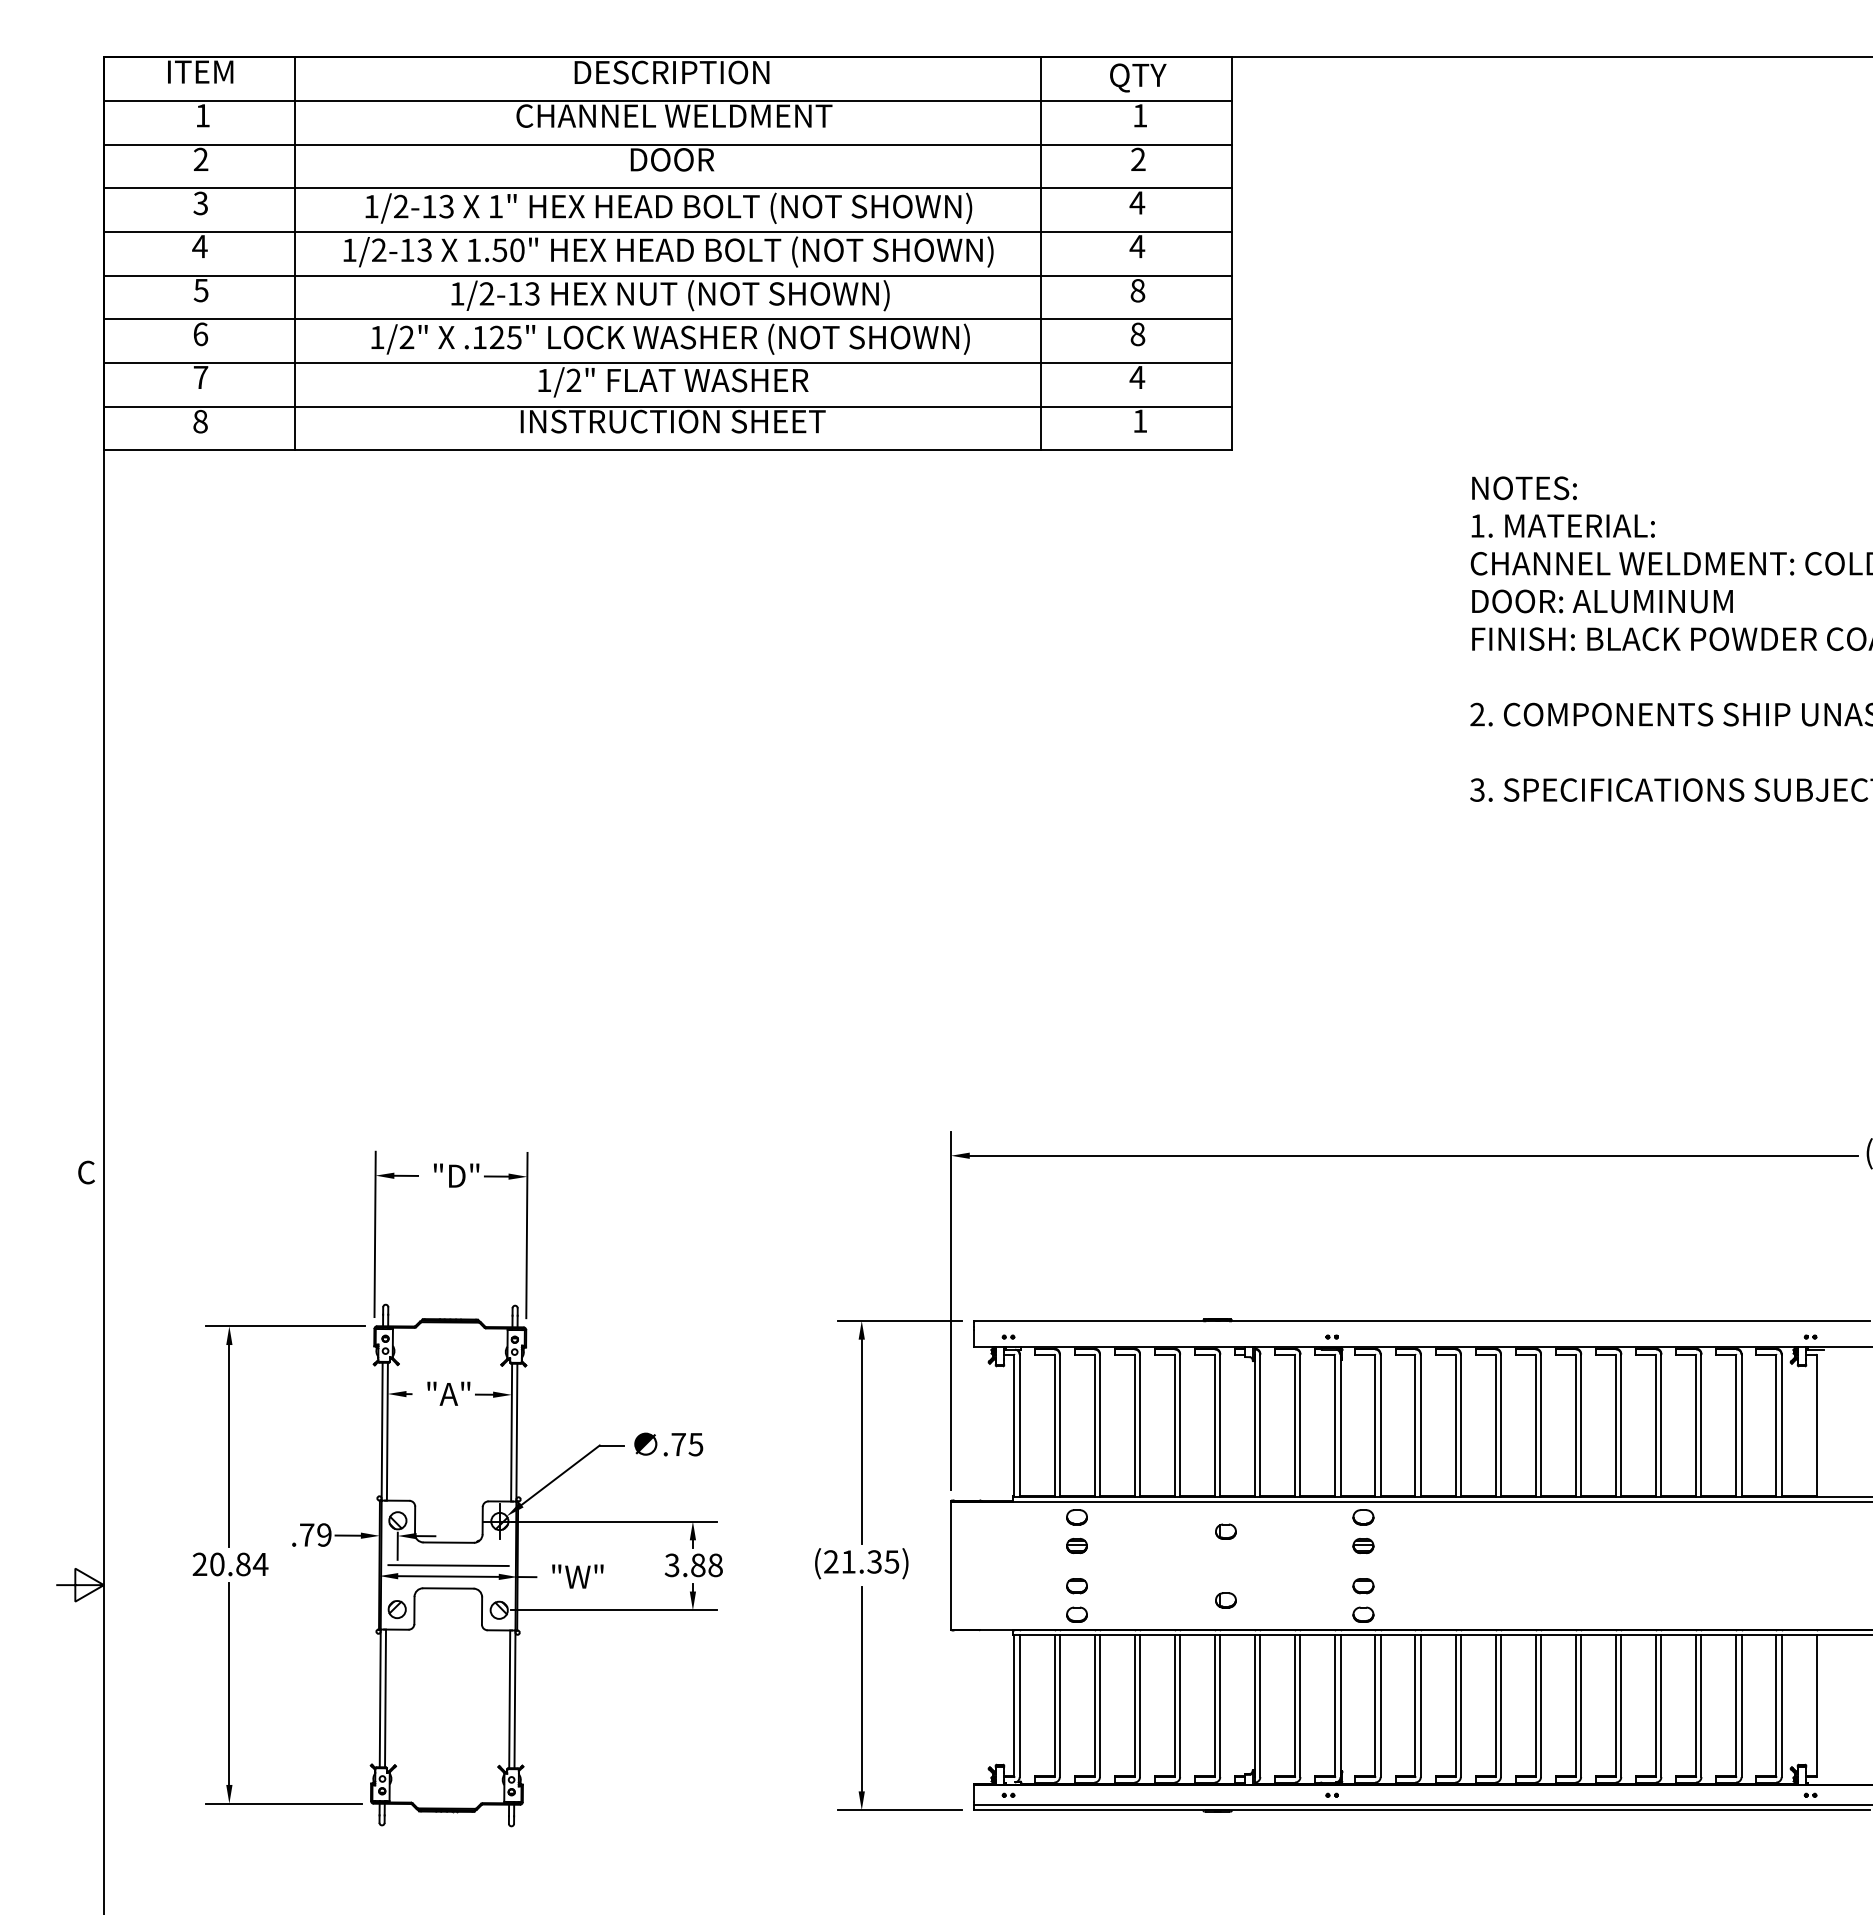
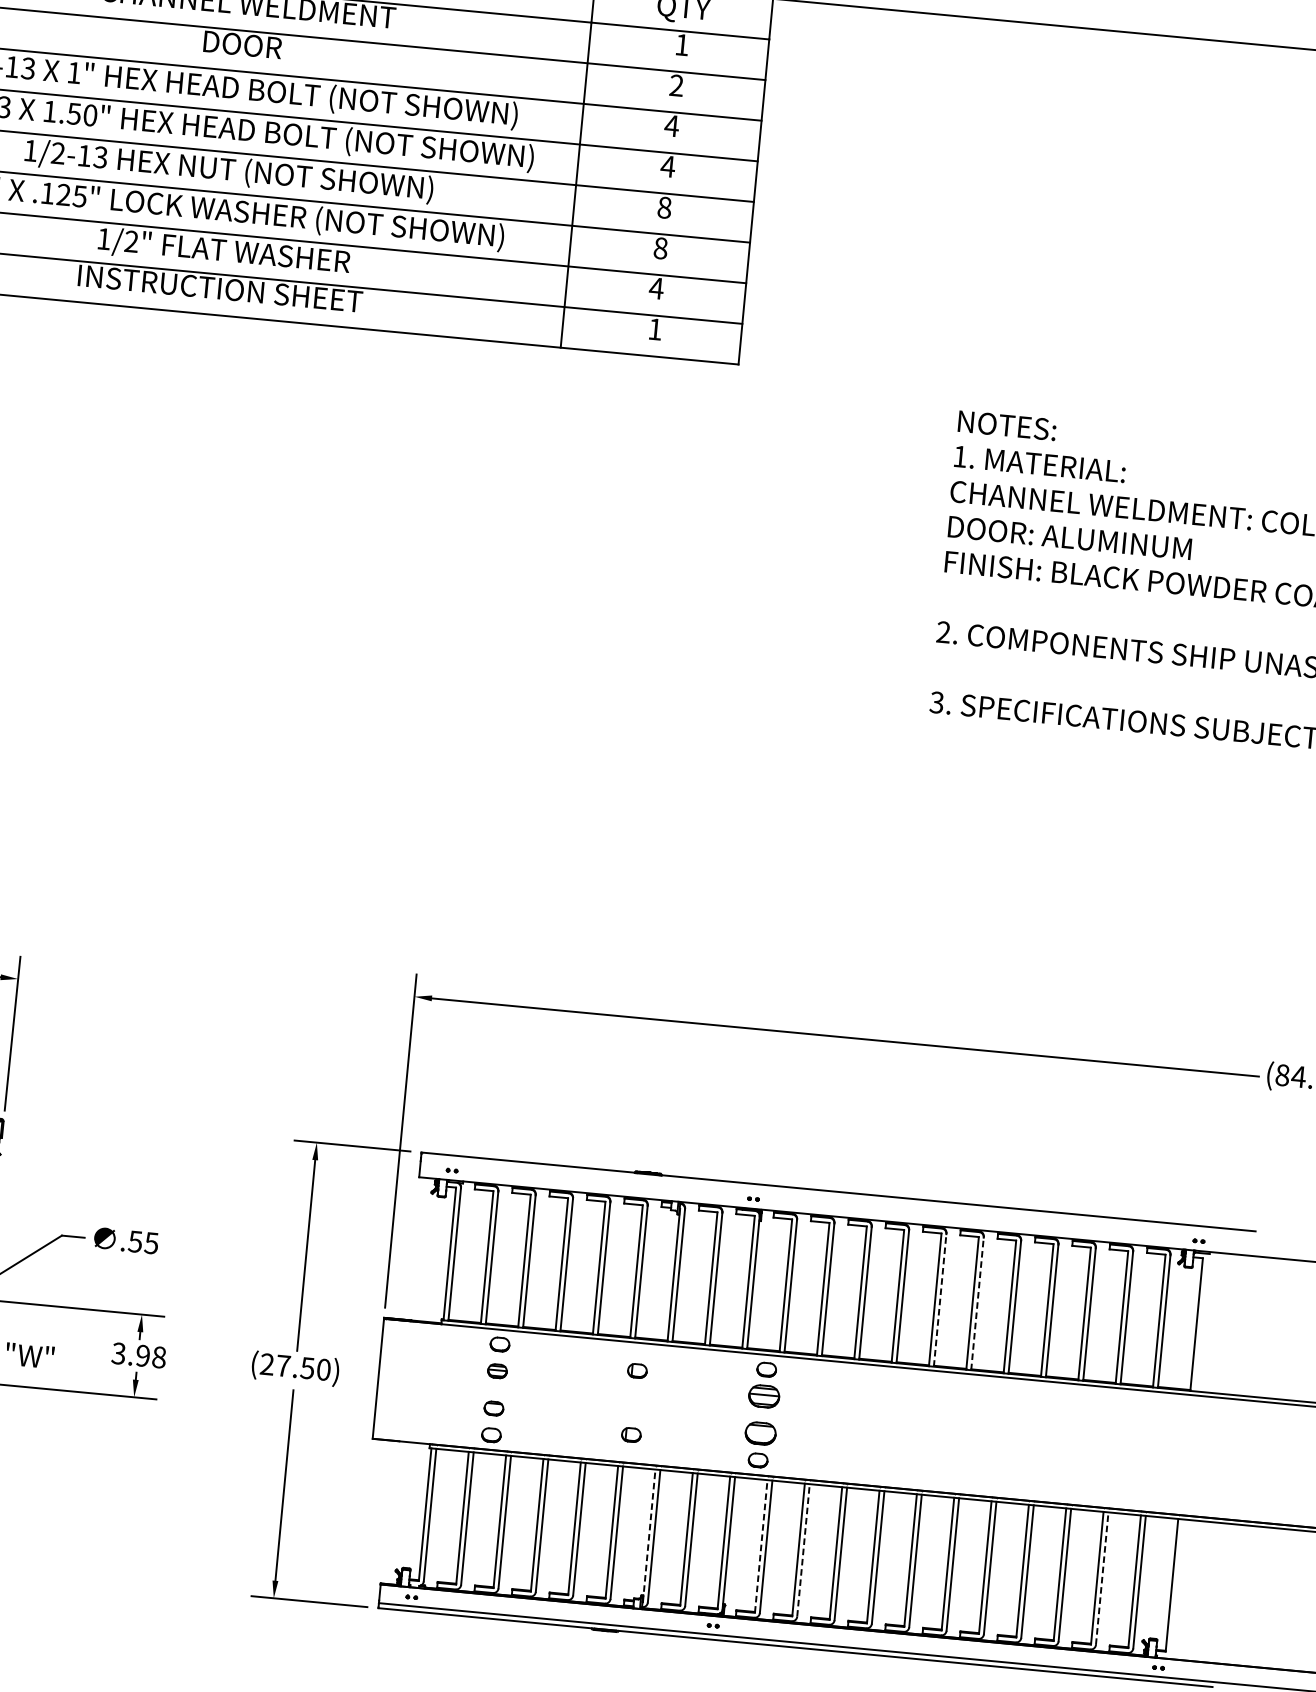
line: (1541, 1425) -> (940, 1299), solid -> dashed
line: (1581, 1425) -> (977, 1303), solid -> dashed
text: (678, 1444) -> (135, 1241), .75 -> .55
part: (1363, 1545) -> (764, 1395), size x1.6
text: (870, 1561) -> (303, 1367), (21.35) -> (27.50)
text: (698, 1565) -> (143, 1356), 3.88 -> 3.98
part: (1363, 1586) -> (760, 1434), size x1.6
line: (1255, 1705) -> (649, 1535), solid -> dashed
line: (1375, 1705) -> (761, 1546), solid -> dashed
line: (1420, 1705) -> (803, 1549), solid -> dashed
line: (1741, 1705) -> (1102, 1578), solid -> dashed

